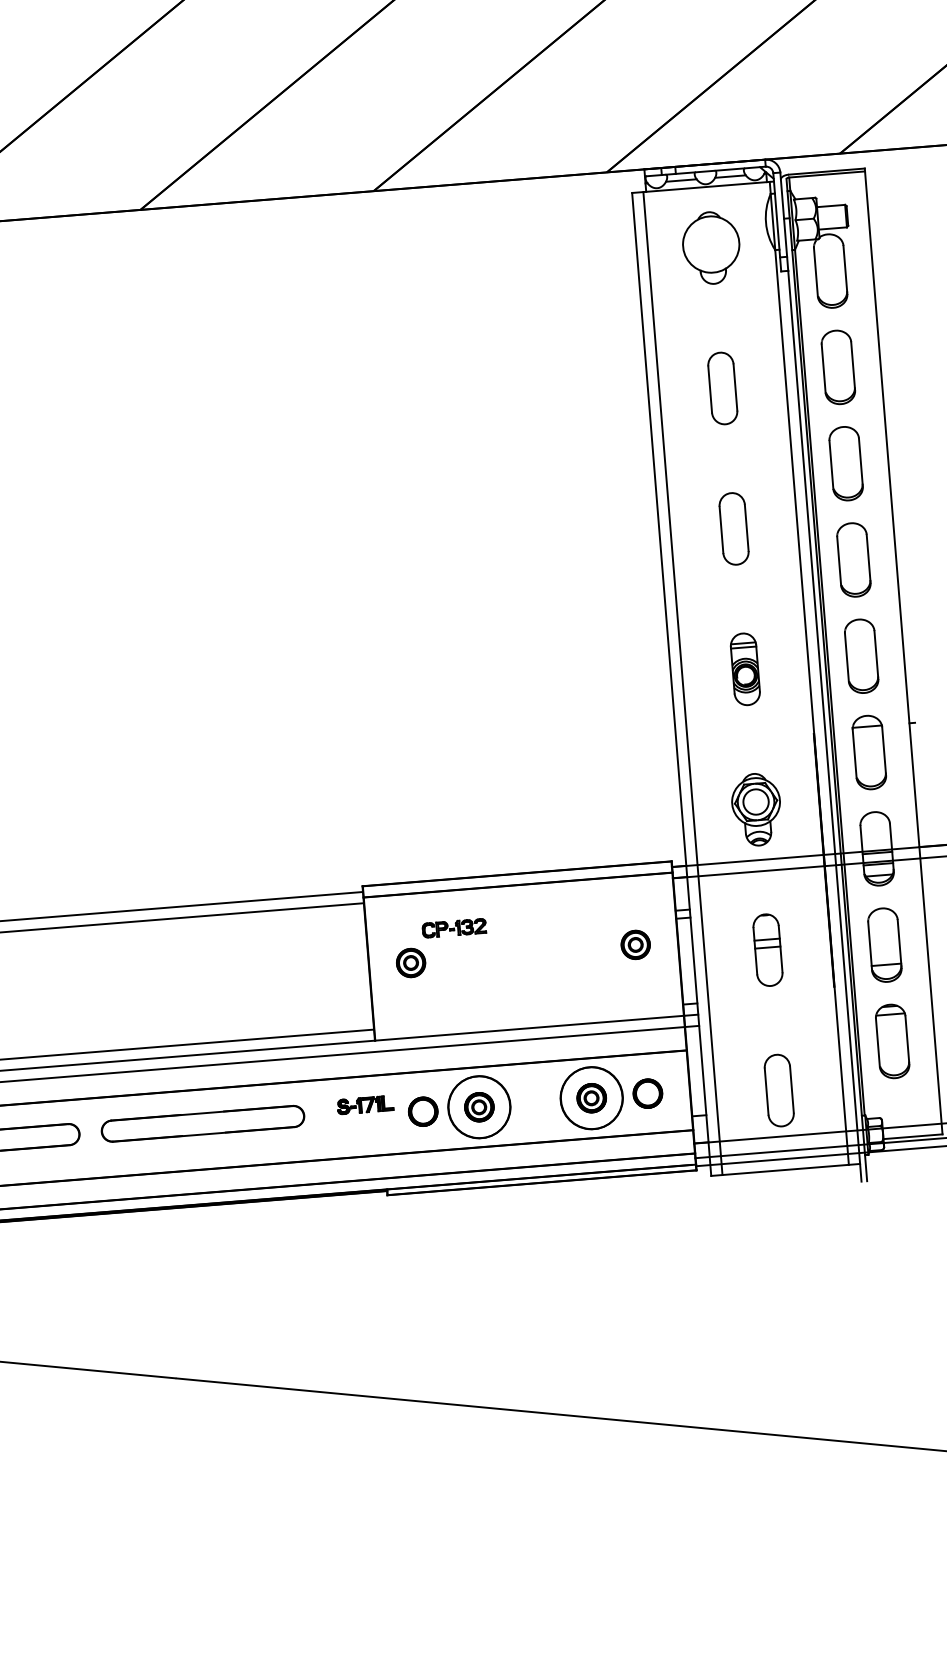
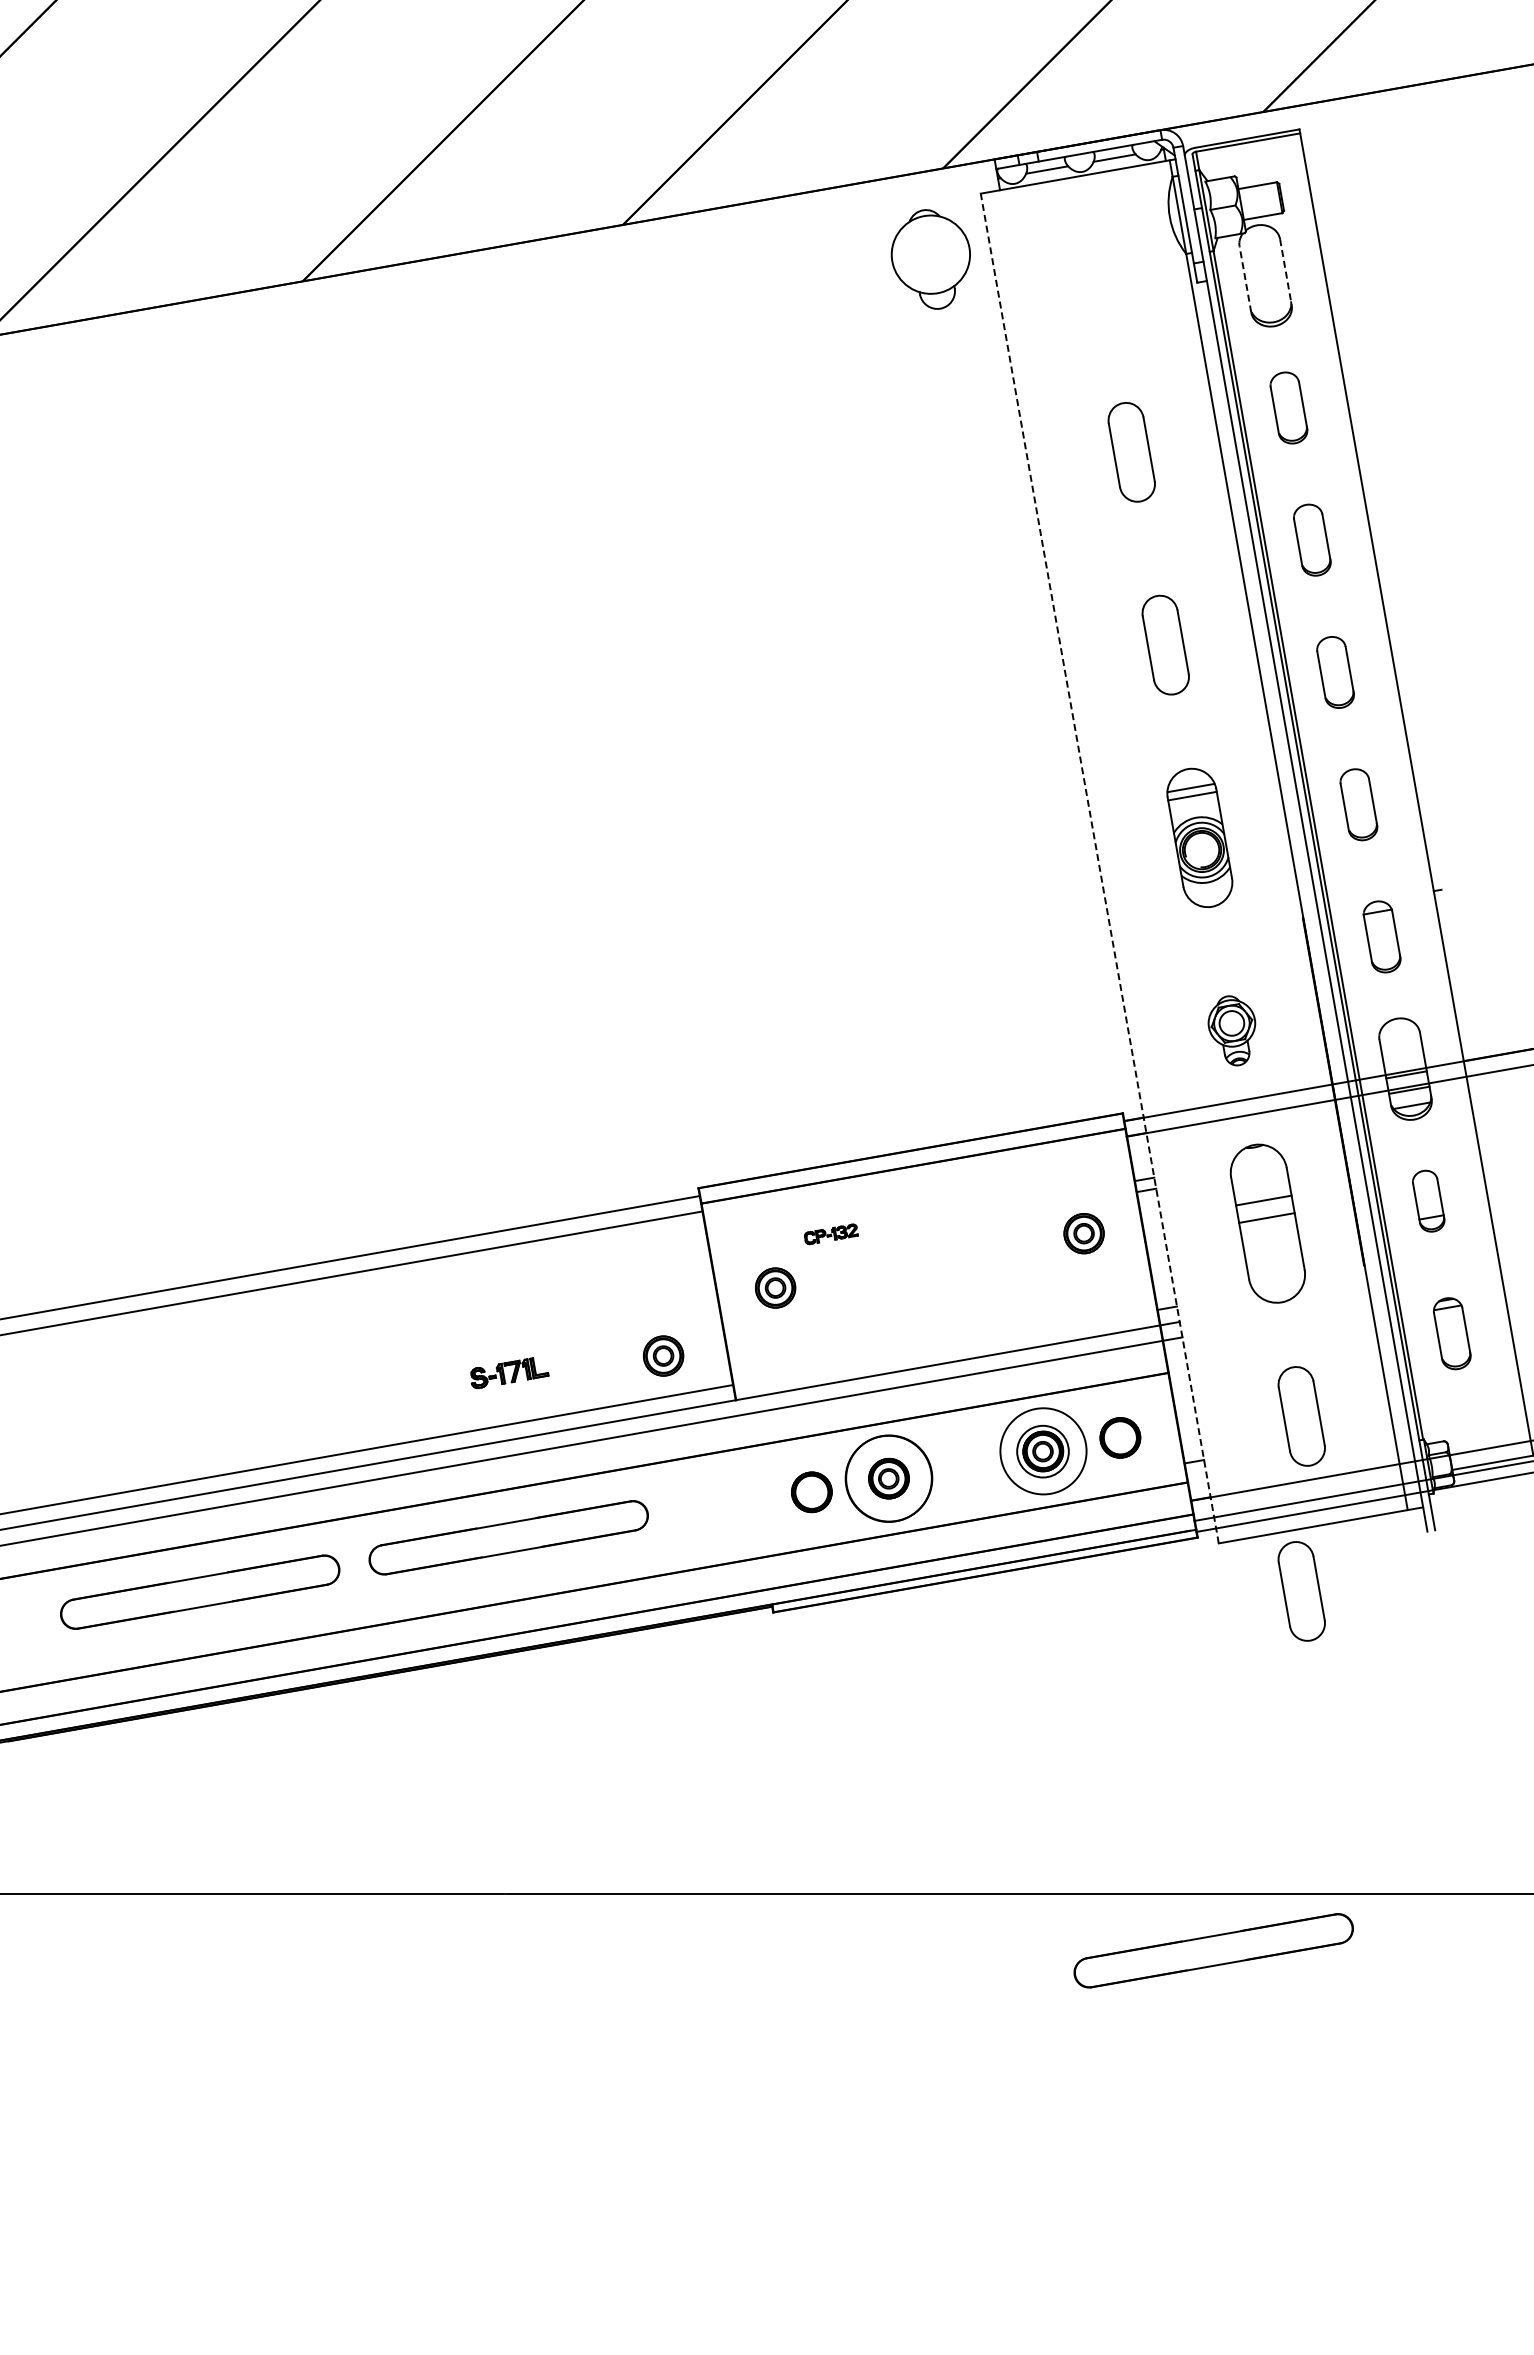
part: (710, 247) -> (930, 259), moved
line: (845, 270) -> (1285, 272), solid -> dashed
line: (815, 272) -> (1245, 279), solid -> dashed
part: (838, 366) -> (1288, 407), size x0.7
part: (846, 463) -> (1312, 539), size x0.7
part: (853, 559) -> (1335, 672), size x0.7
part: (861, 656) -> (1358, 804), size x0.7
part: (745, 668) -> (1199, 837), size x1.4
line: (683, 683) -> (1115, 865), removed
line: (671, 684) -> (1099, 868), solid -> dashed
part: (868, 752) -> (1381, 936), size x0.7
part: (755, 809) -> (1231, 1030), size x0.7
part: (454, 928) -> (831, 1234), size x0.6
part: (884, 944) -> (1428, 1200), size x0.6
part: (767, 950) -> (1267, 1223), size x1.6
part: (326, 1003) -> (663, 1355), added
part: (892, 1041) -> (1452, 1333), size x0.7
circle: (591, 1098) -> (1042, 1451), size x0.6
part: (365, 1105) -> (509, 1372), moved
part: (767, 1215) -> (1301, 1591), added
part: (679, 1467) -> (1213, 1950), added

